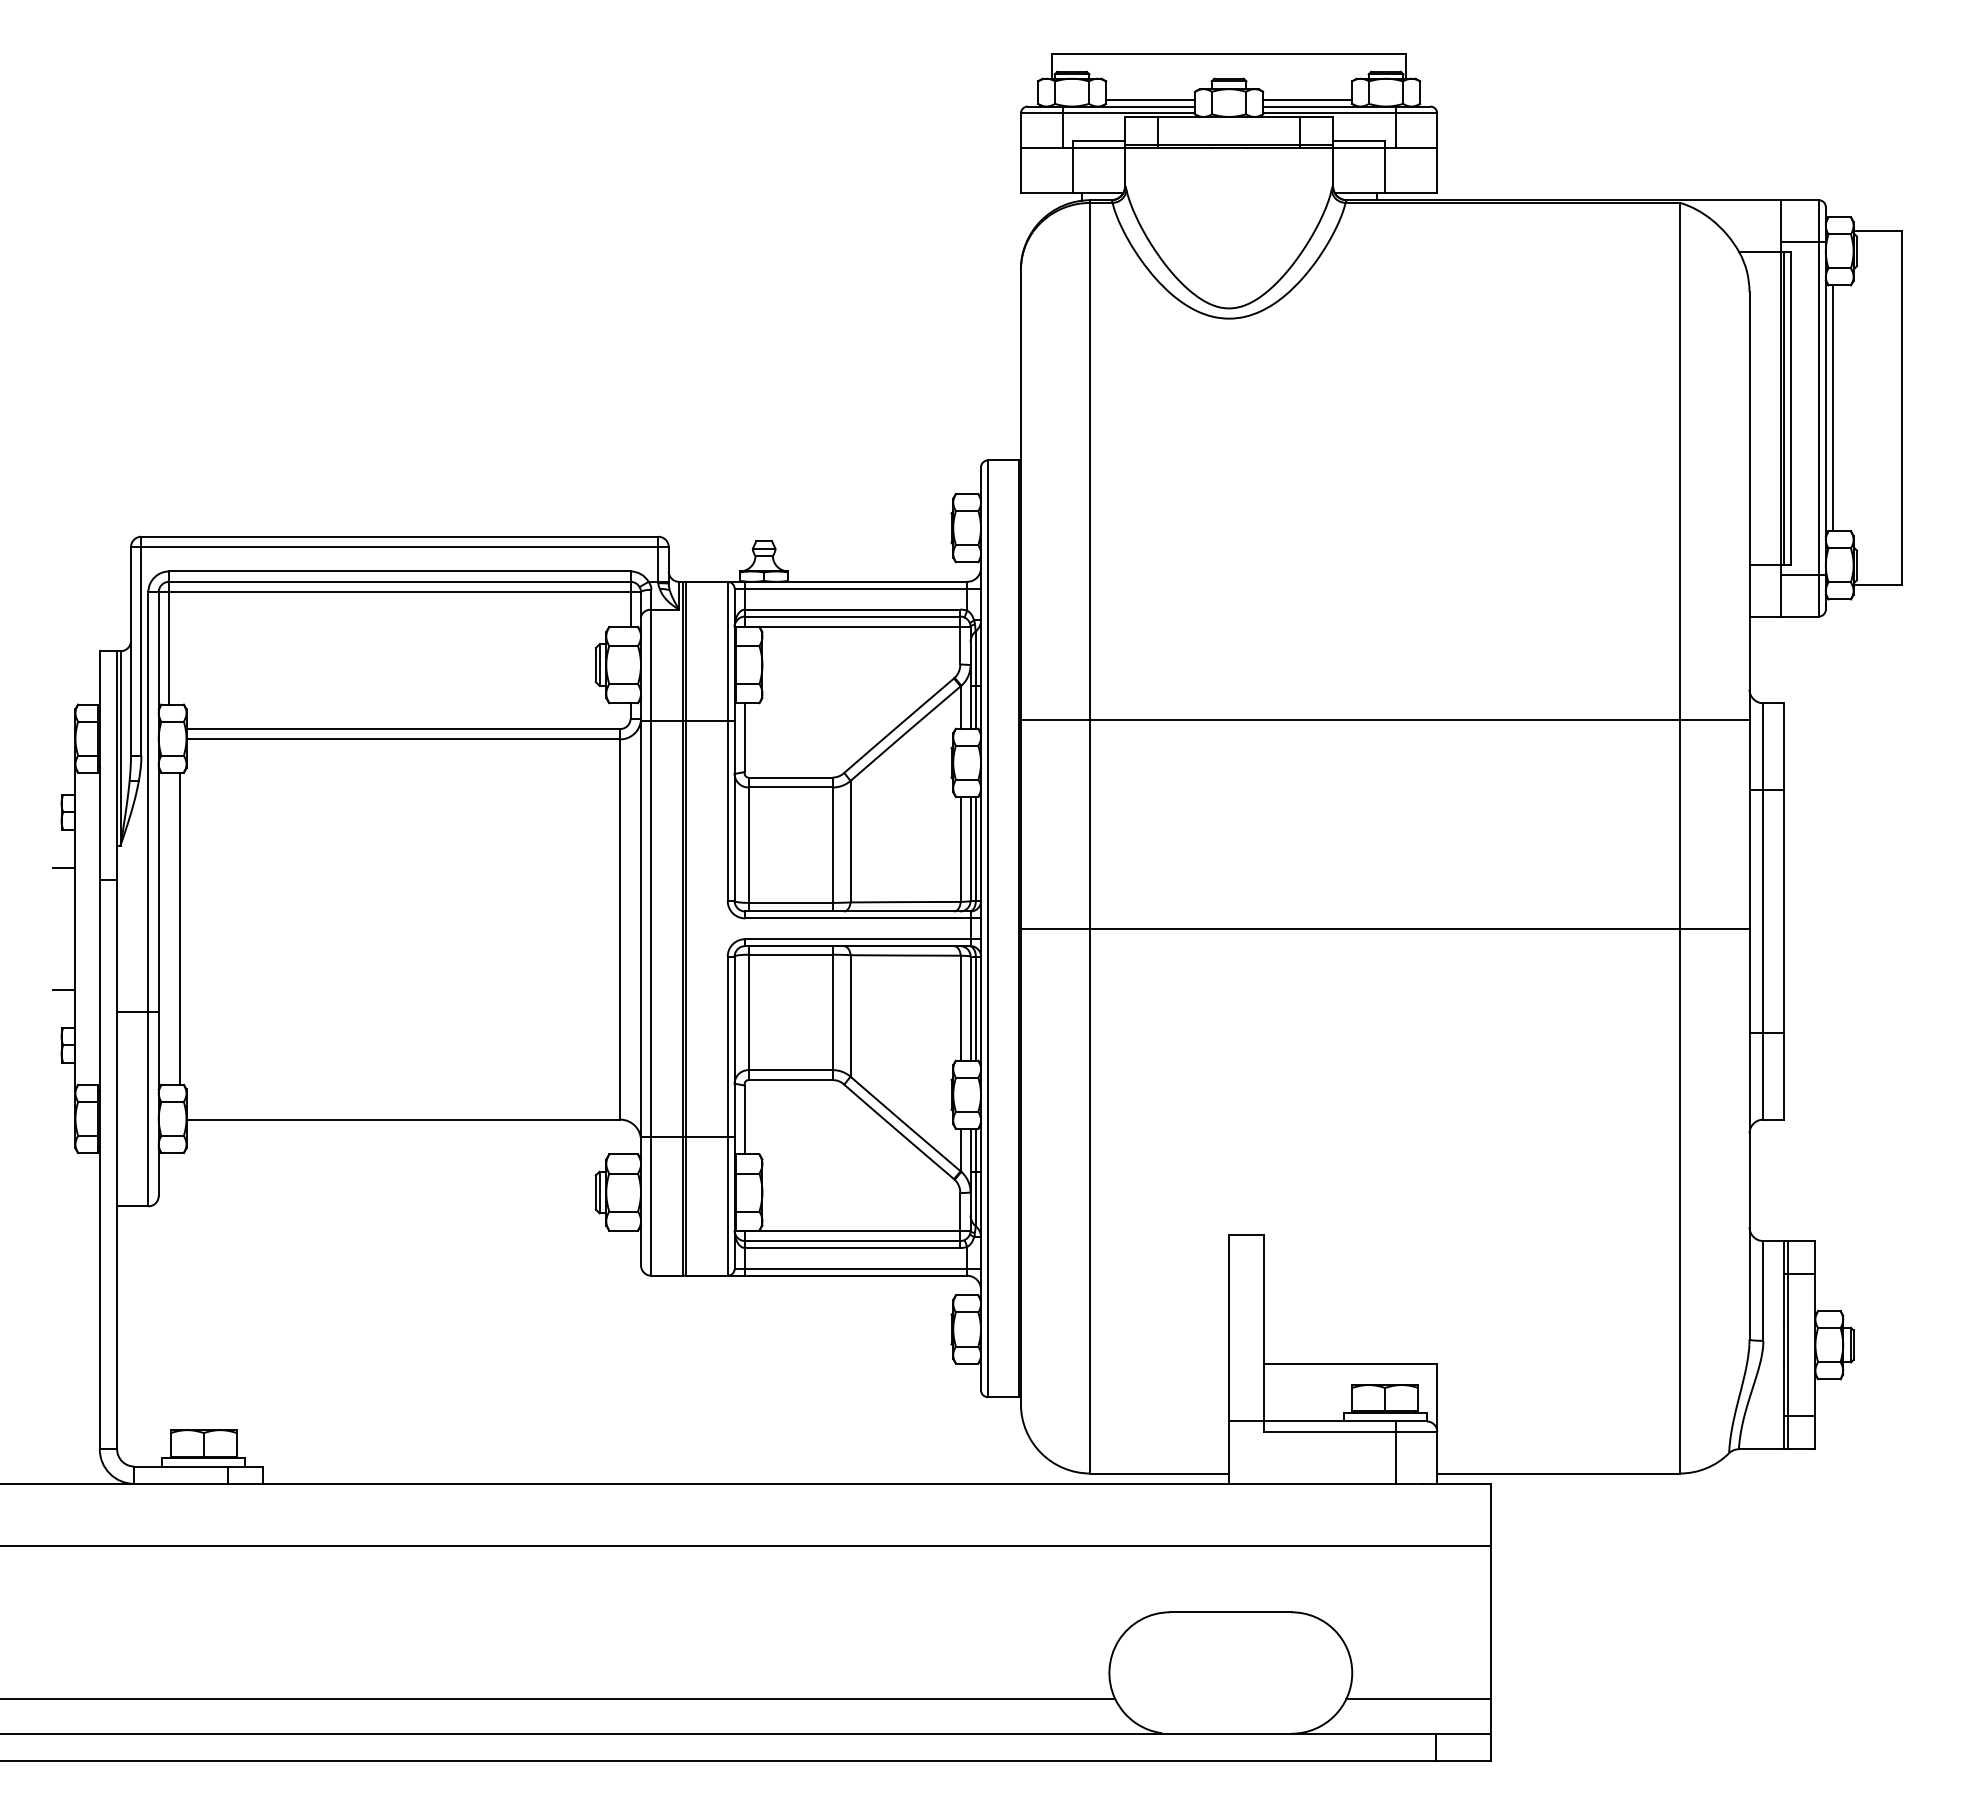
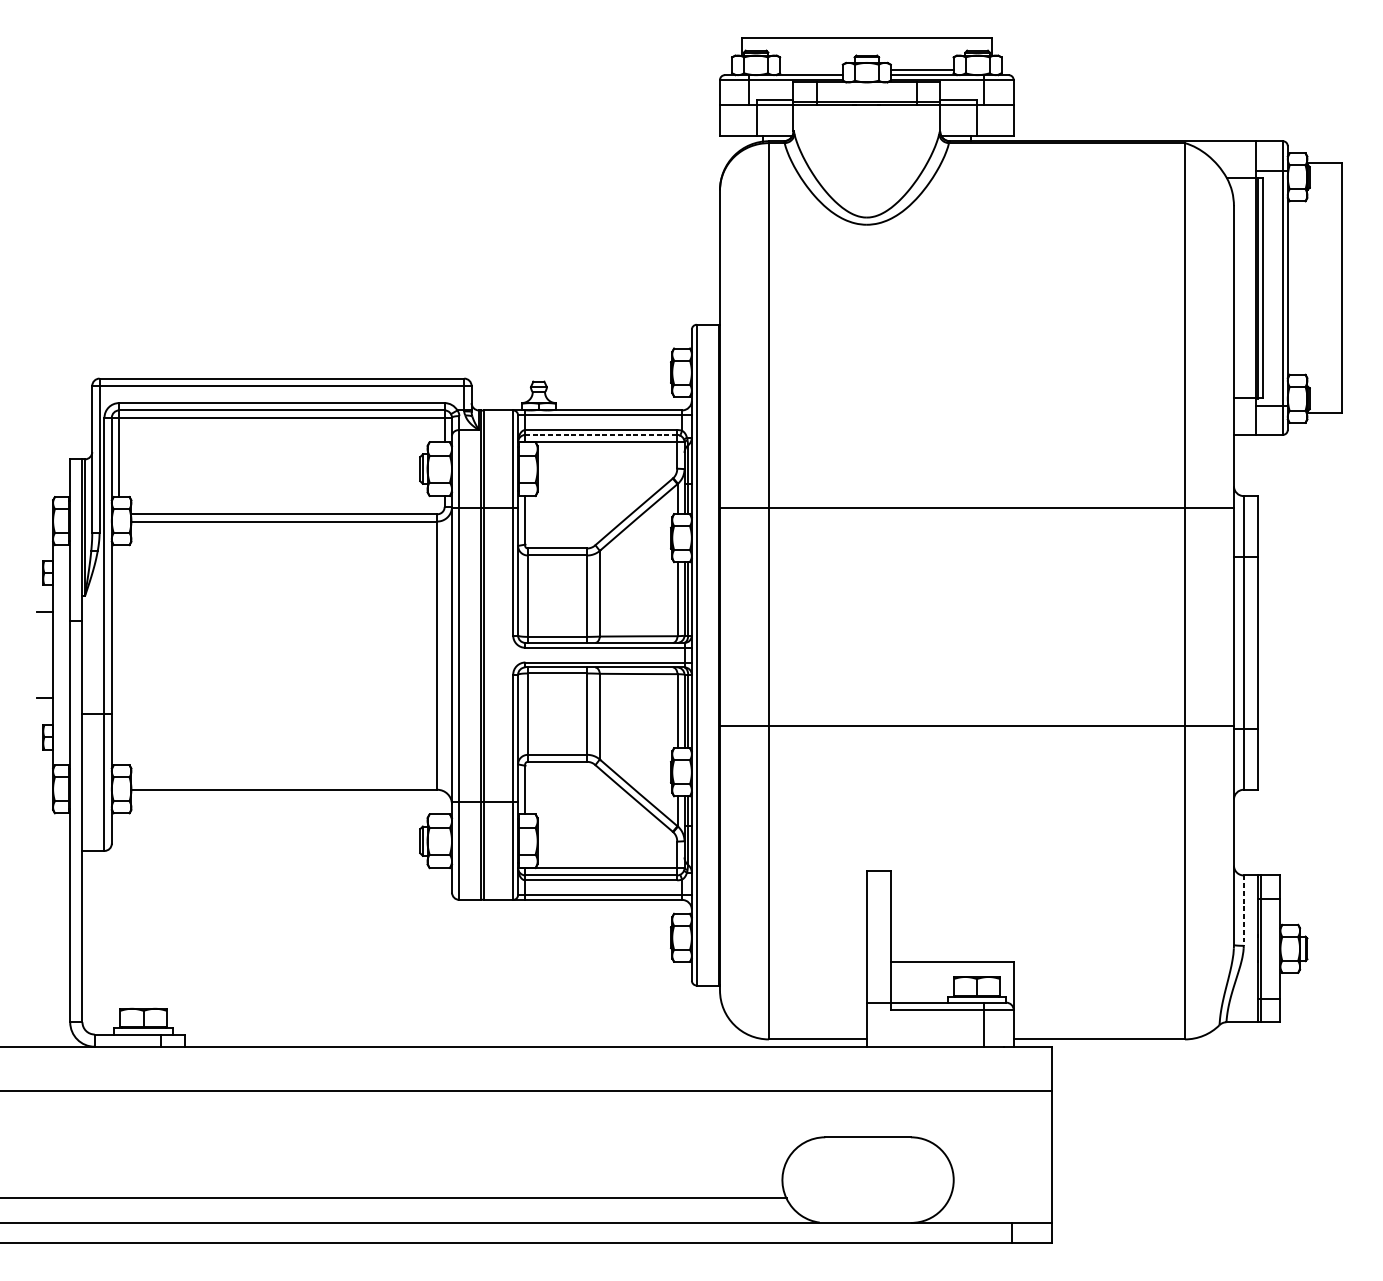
line: (1150, 99) -> (811, 70), removed
line: (1832, 408) -> (1292, 288), removed
line: (852, 616) -> (601, 434), solid -> dashed
line: (179, 928) -> (126, 654), removed
line: (1384, 928) -> (976, 725), moved
line: (1763, 1290) -> (1243, 910), solid -> dashed
line: (1418, 1699) -> (1000, 1198), removed

